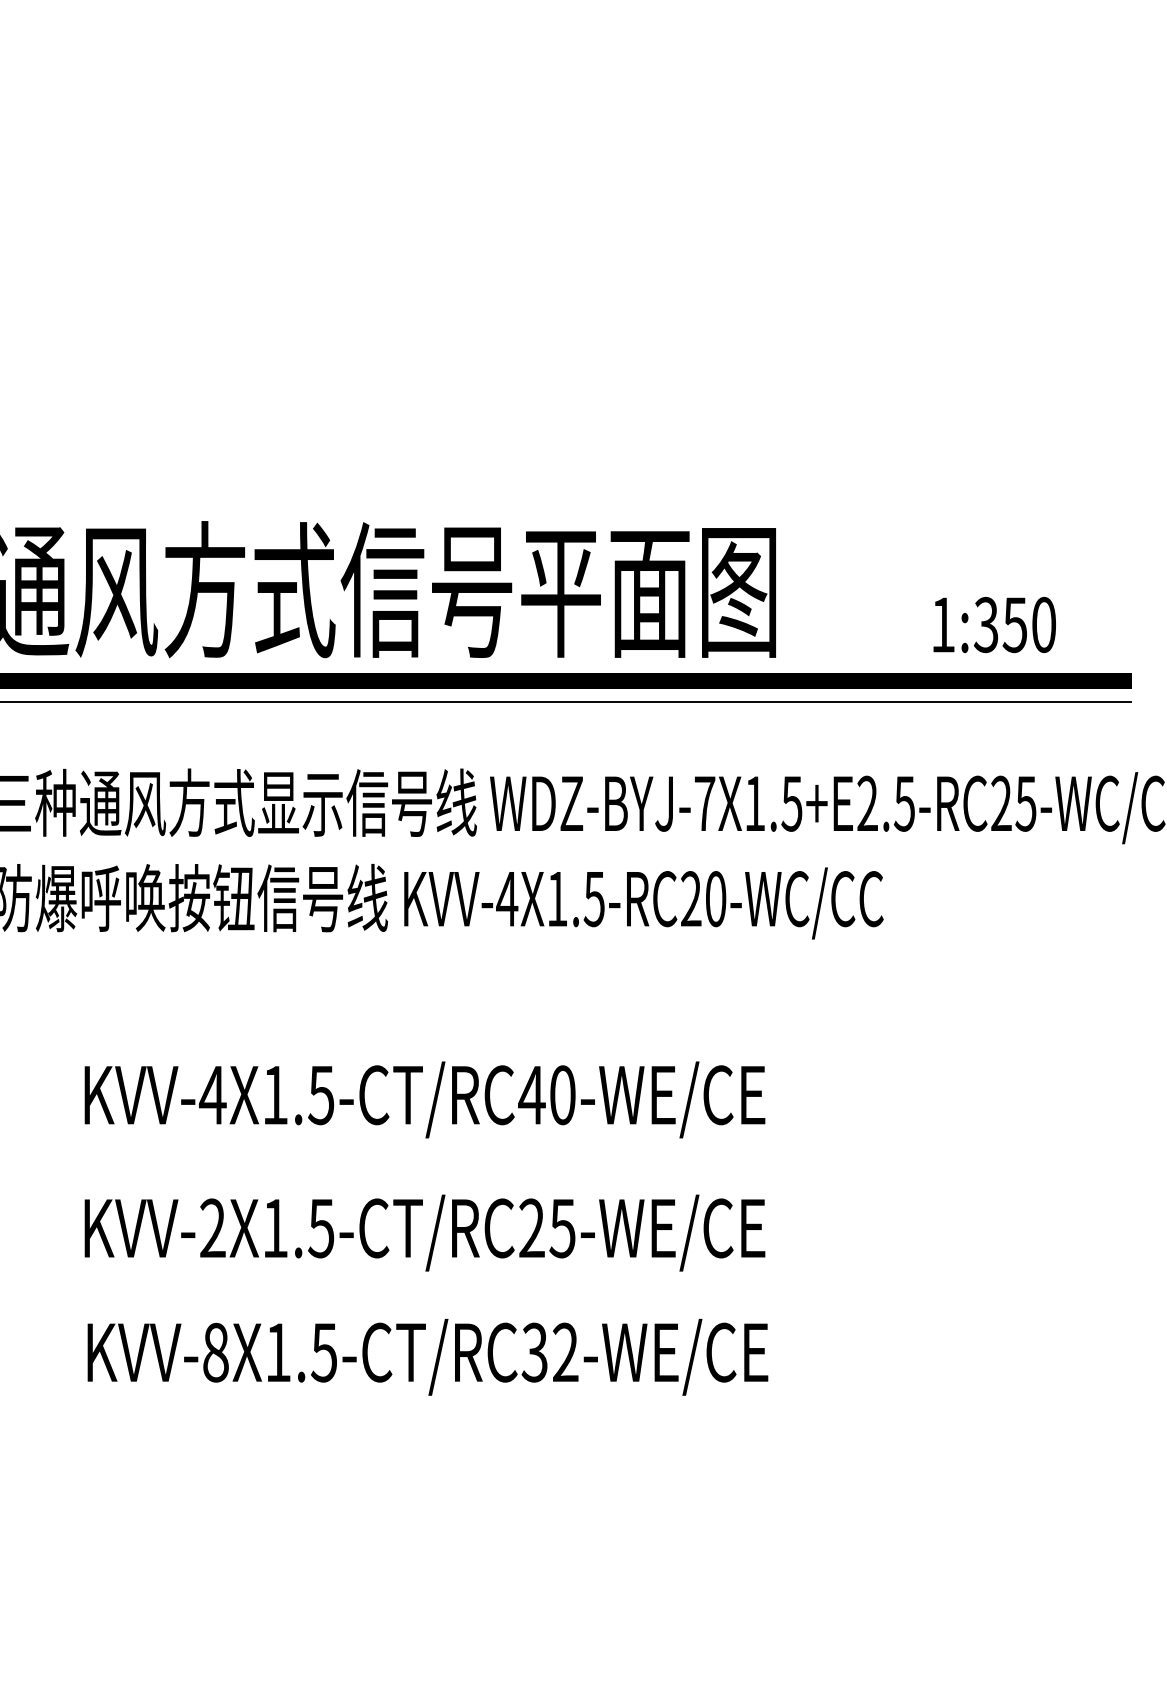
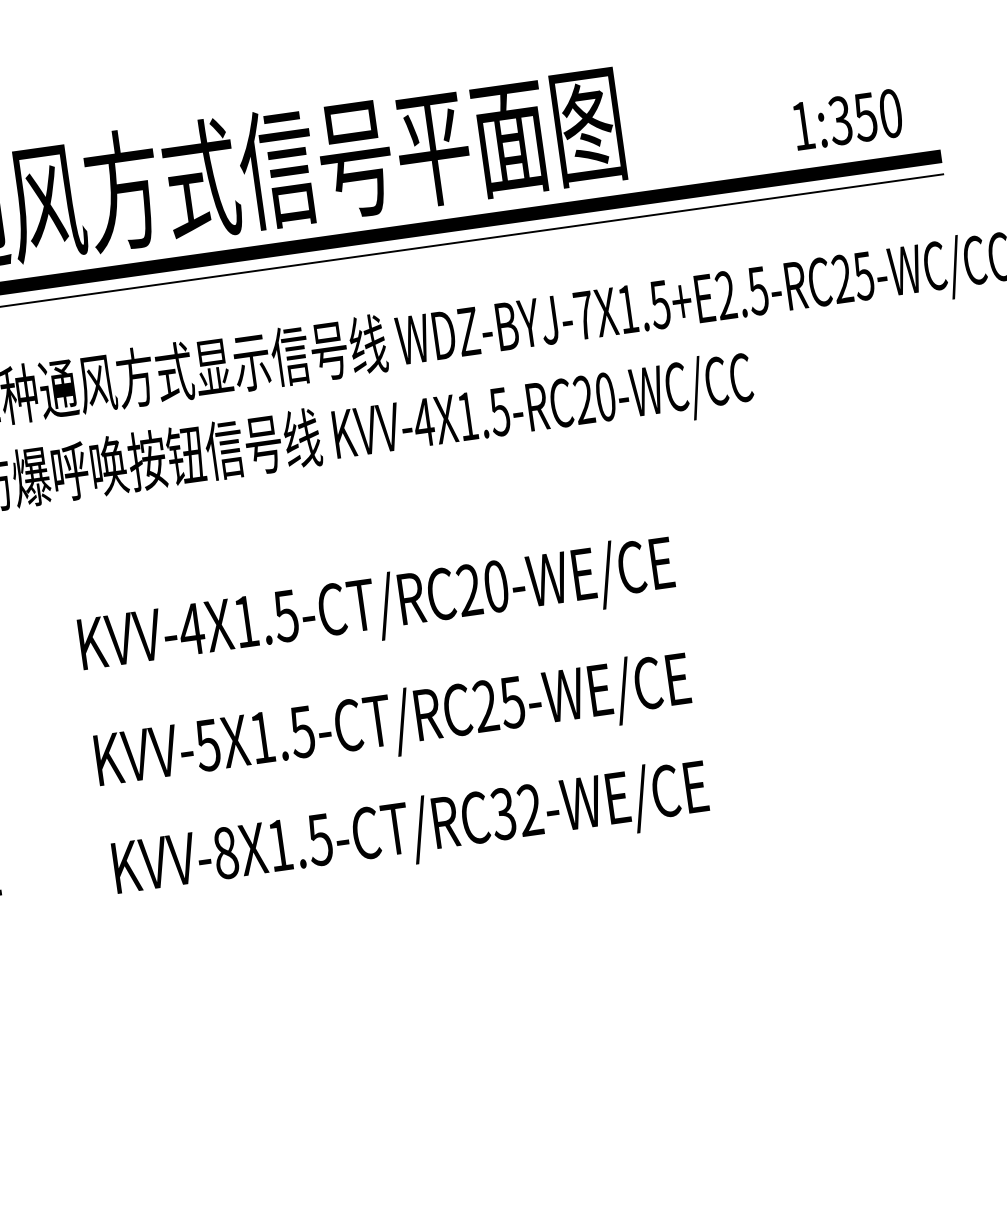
text: (994, 625) -> (847, 120), moved
text: (531, 1094) -> (468, 589), KVV-4X1.5-CT/RC40-WE/CE -> KVV-4X1.5-CT/RC20-WE/CE
text: (212, 1228) -> (207, 745), KVV-2X1.5-CT/RC25-WE/CE -> KVV-5X1.5-CT/RC25-WE/CE

